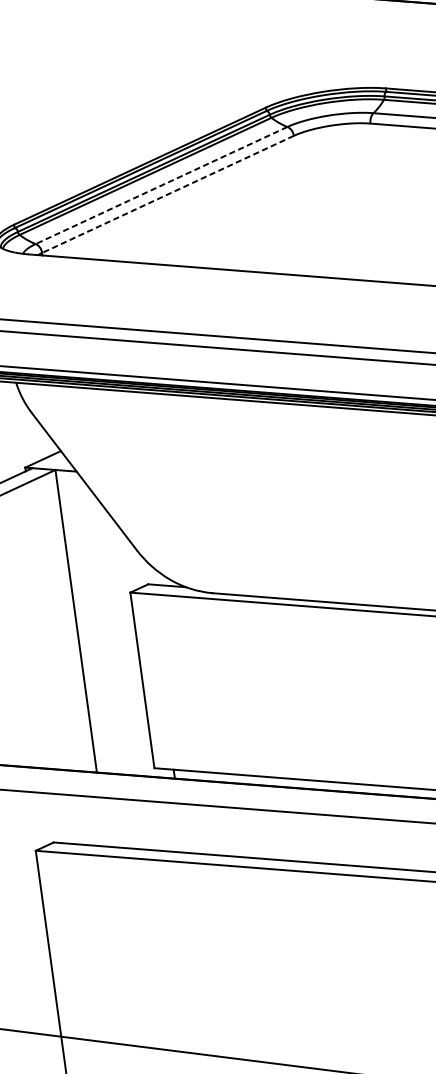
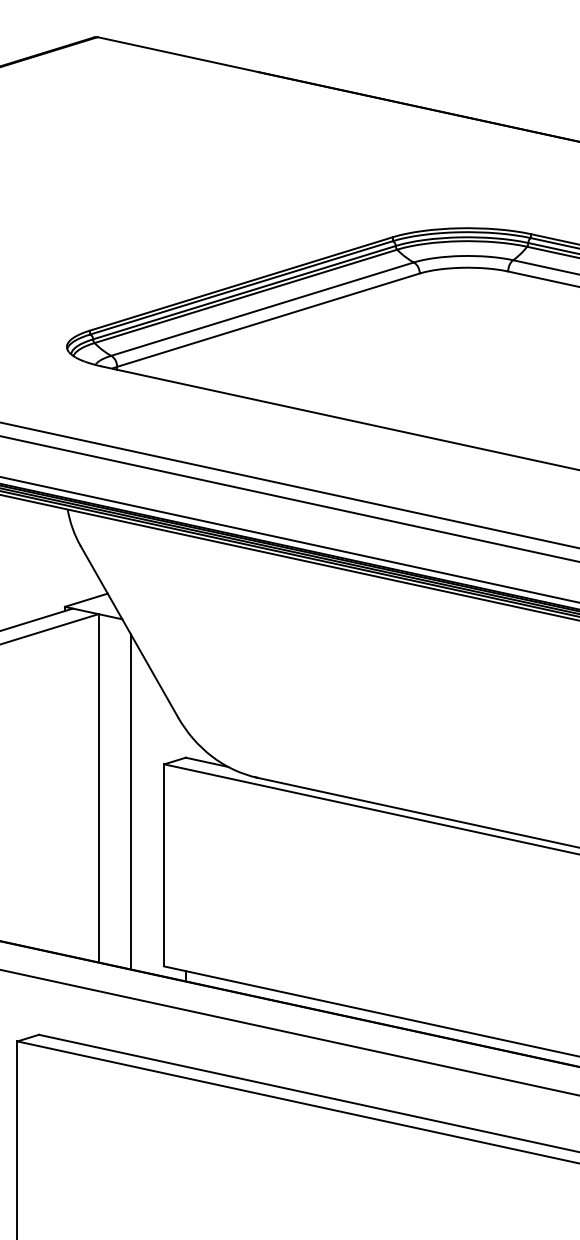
line: (161, 185) -> (262, 309), dashed -> solid
line: (168, 194) -> (268, 320), dashed -> solid
line: (105, 628) -> (130, 801), added

